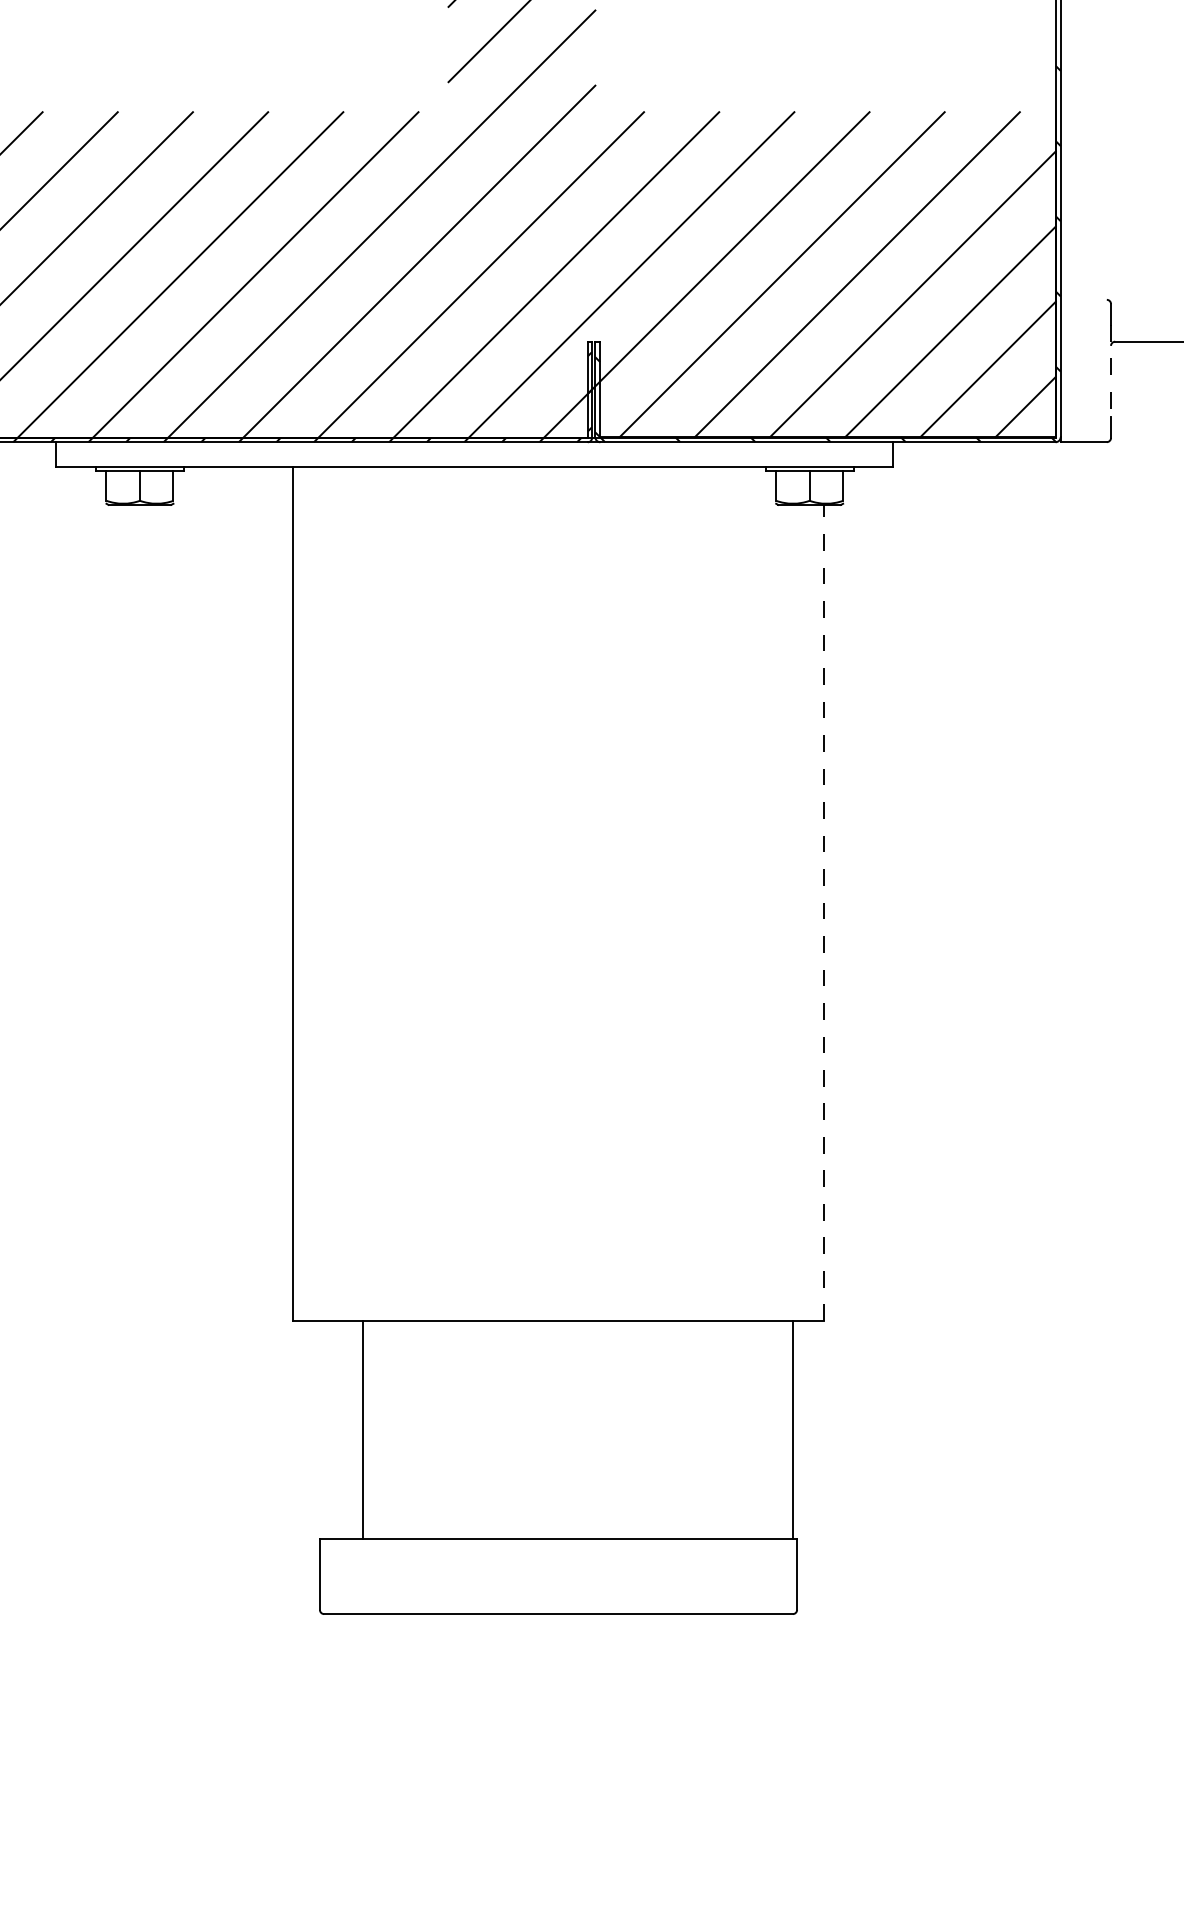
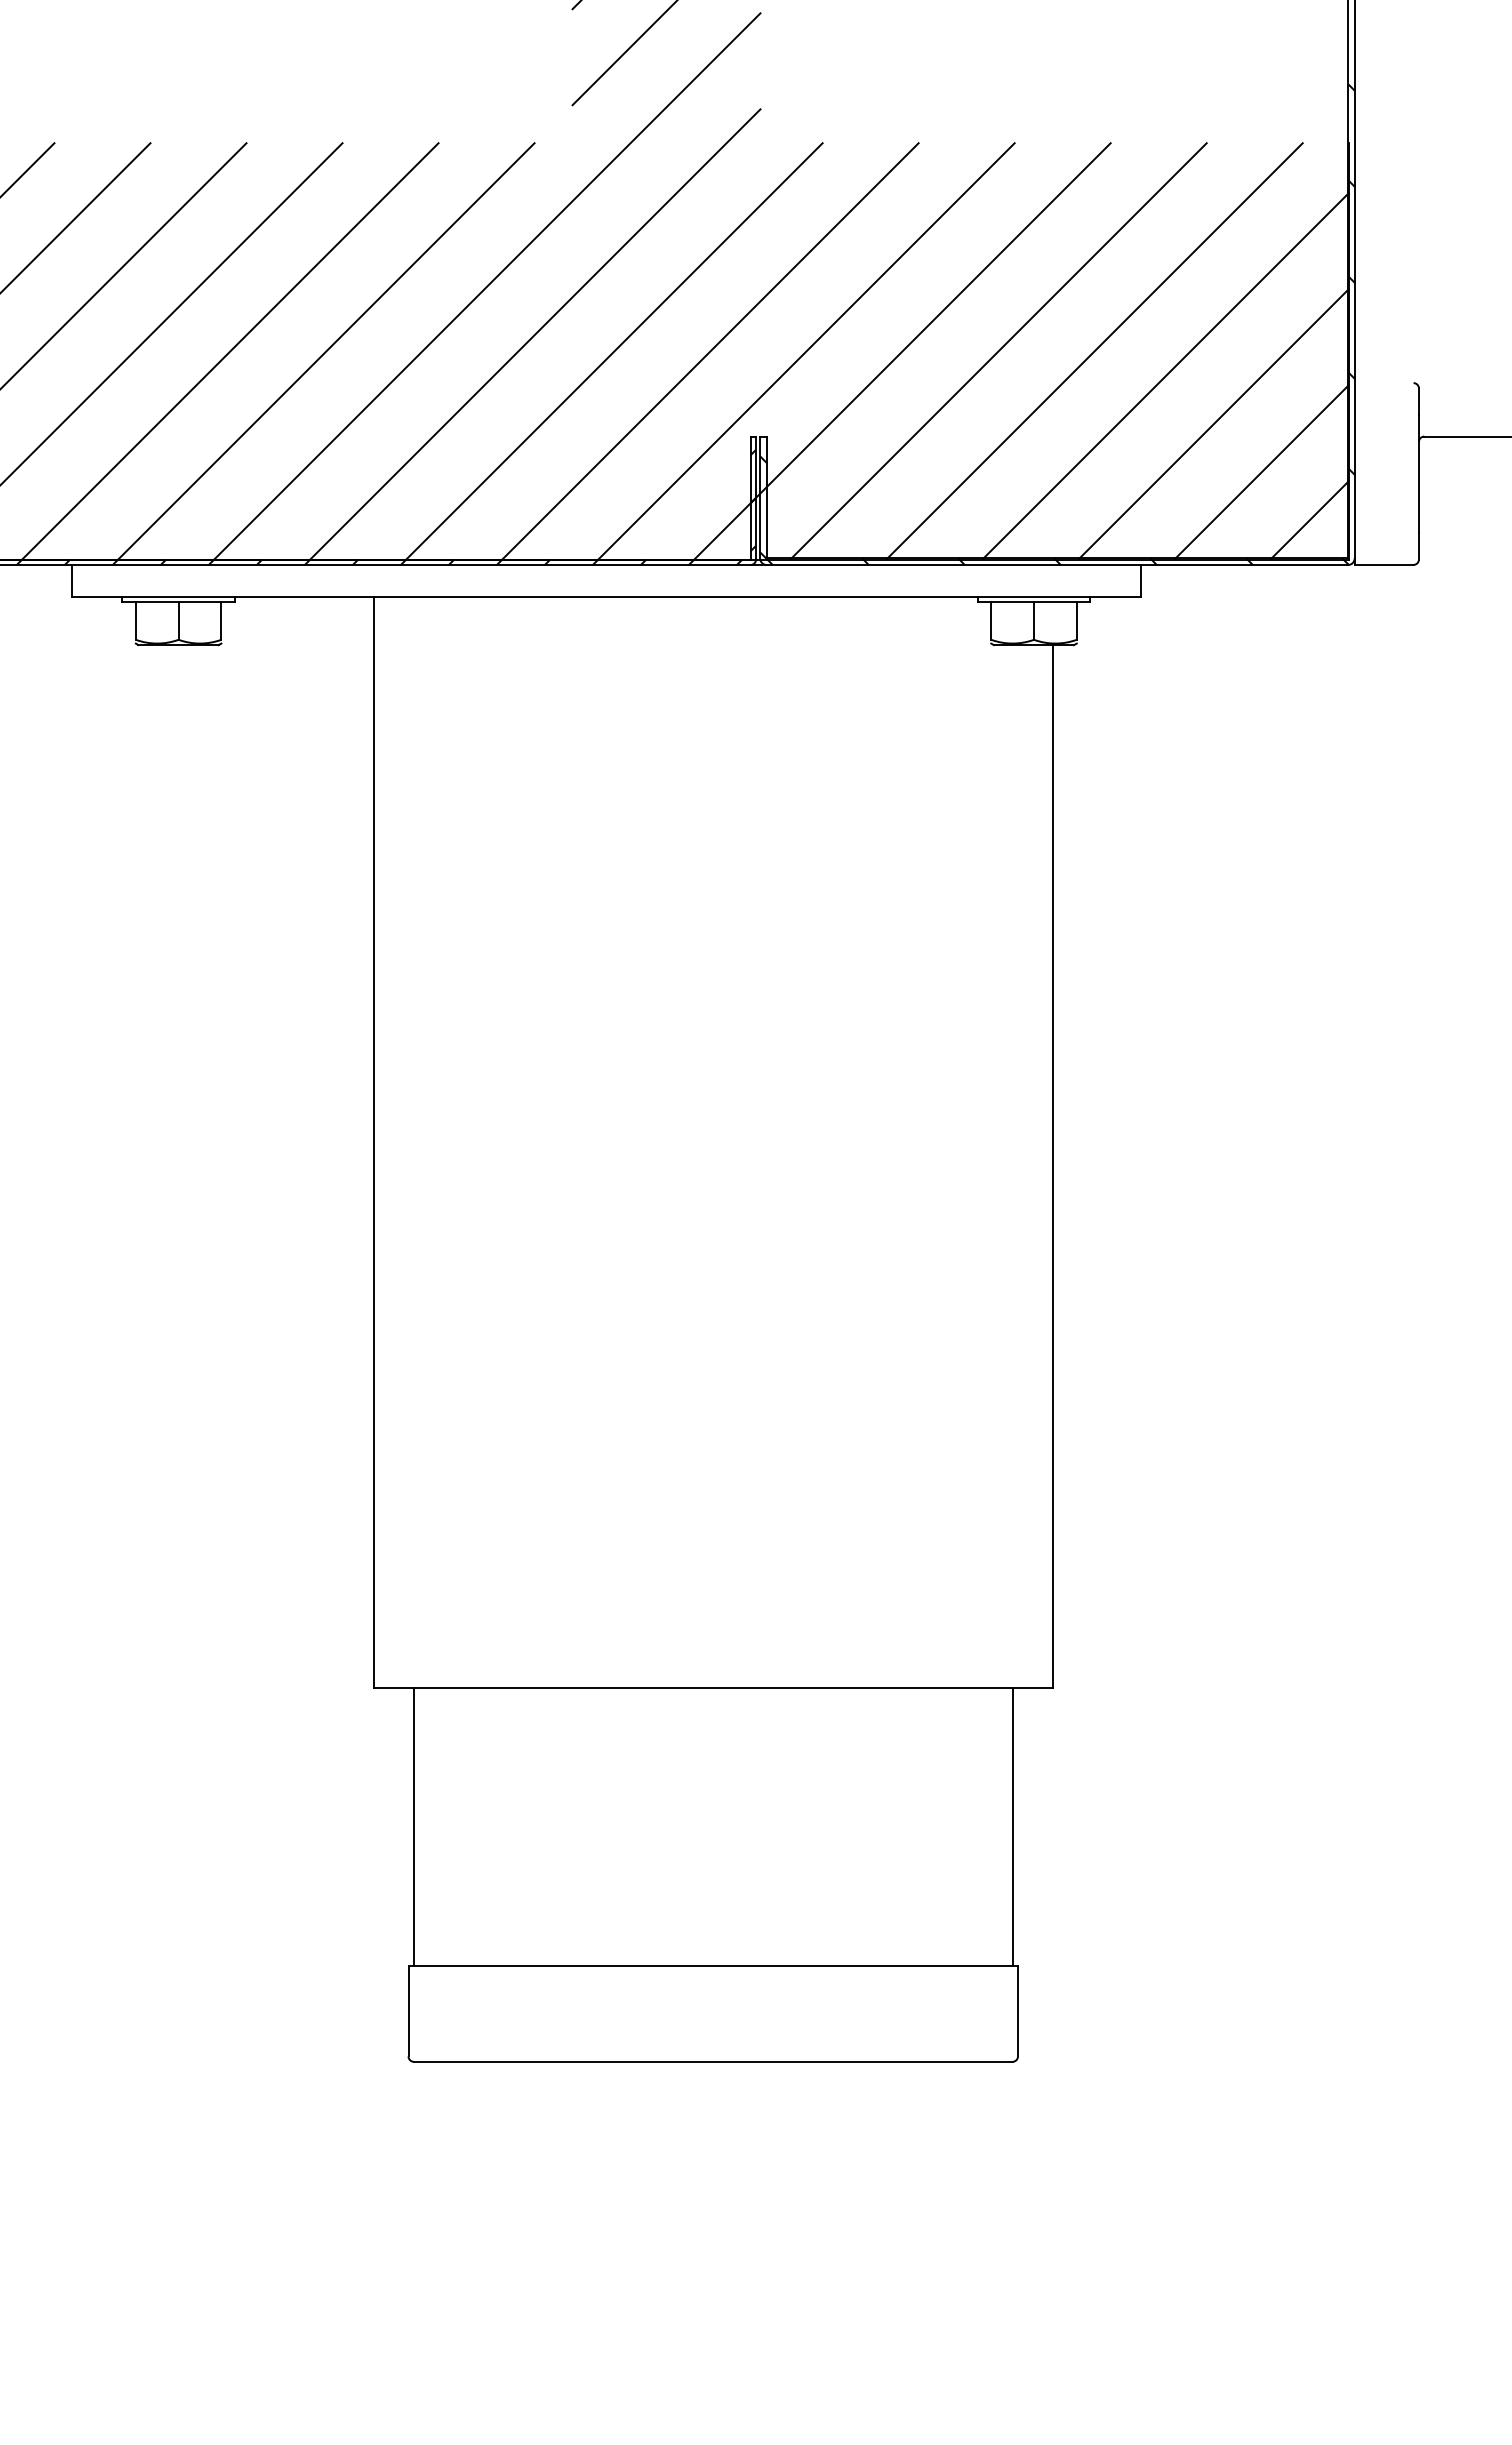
line: (1110, 371) -> (1418, 474), dashed -> solid
line: (824, 912) -> (1052, 1165), dashed -> solid
line: (362, 1429) -> (413, 1826), moved

